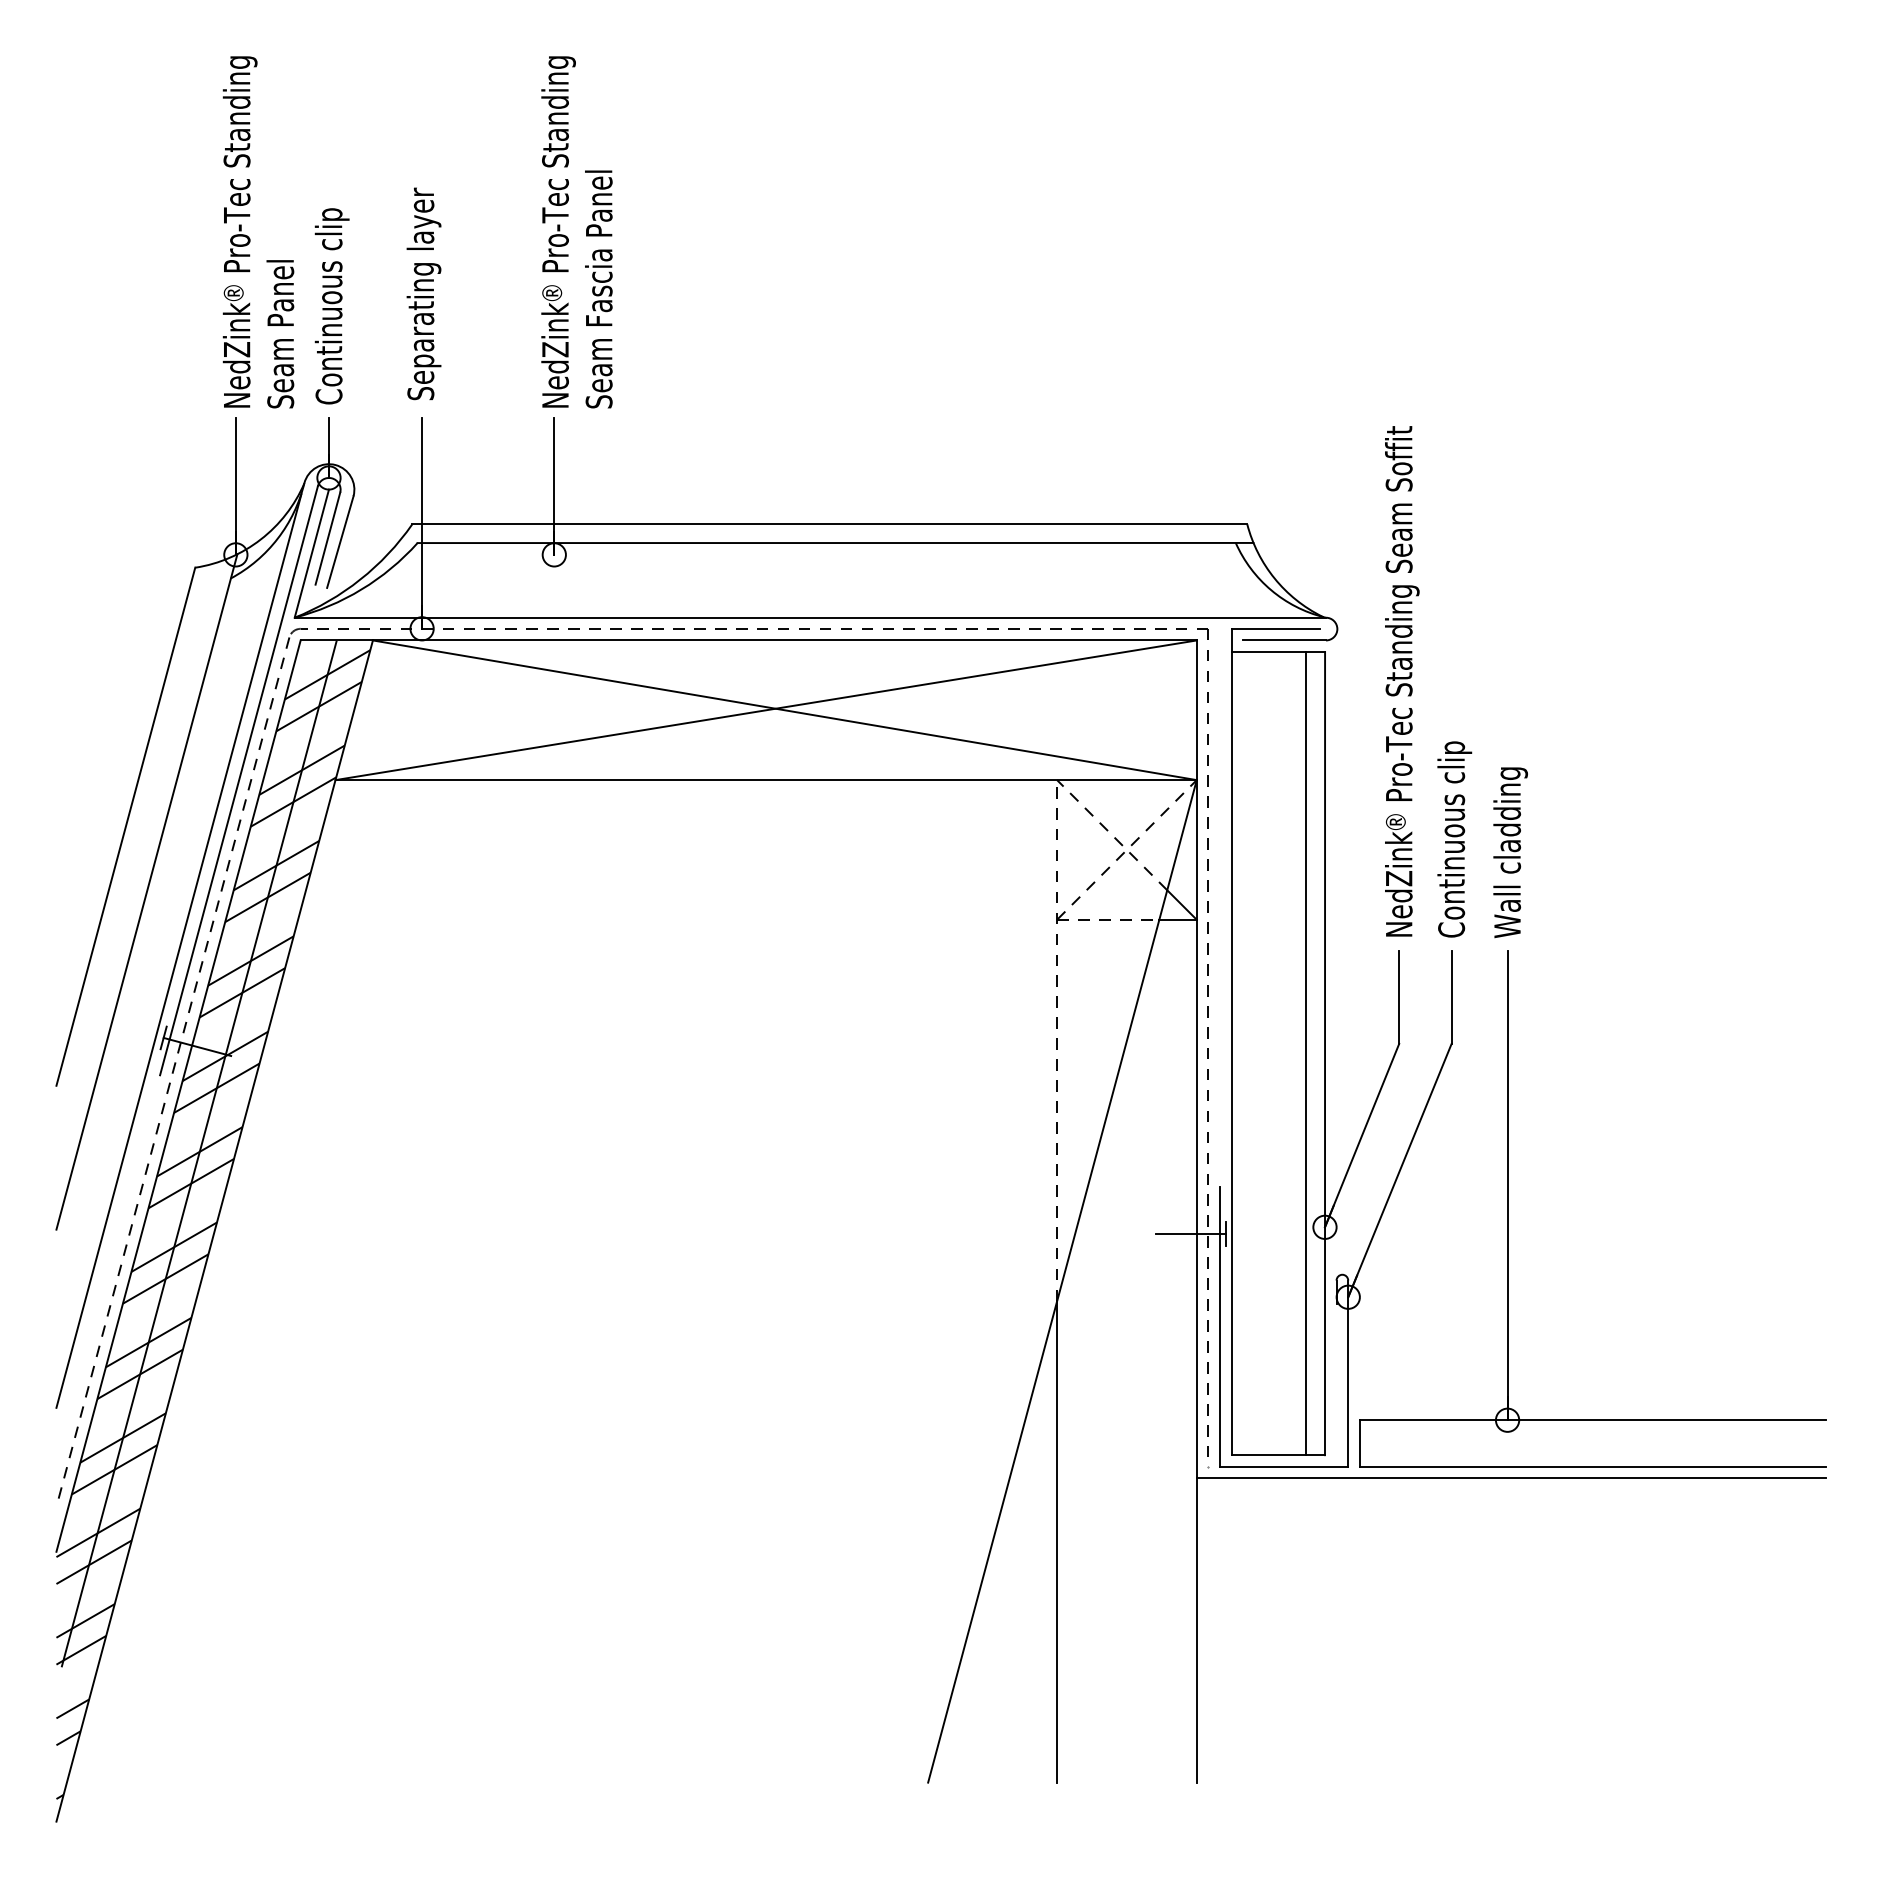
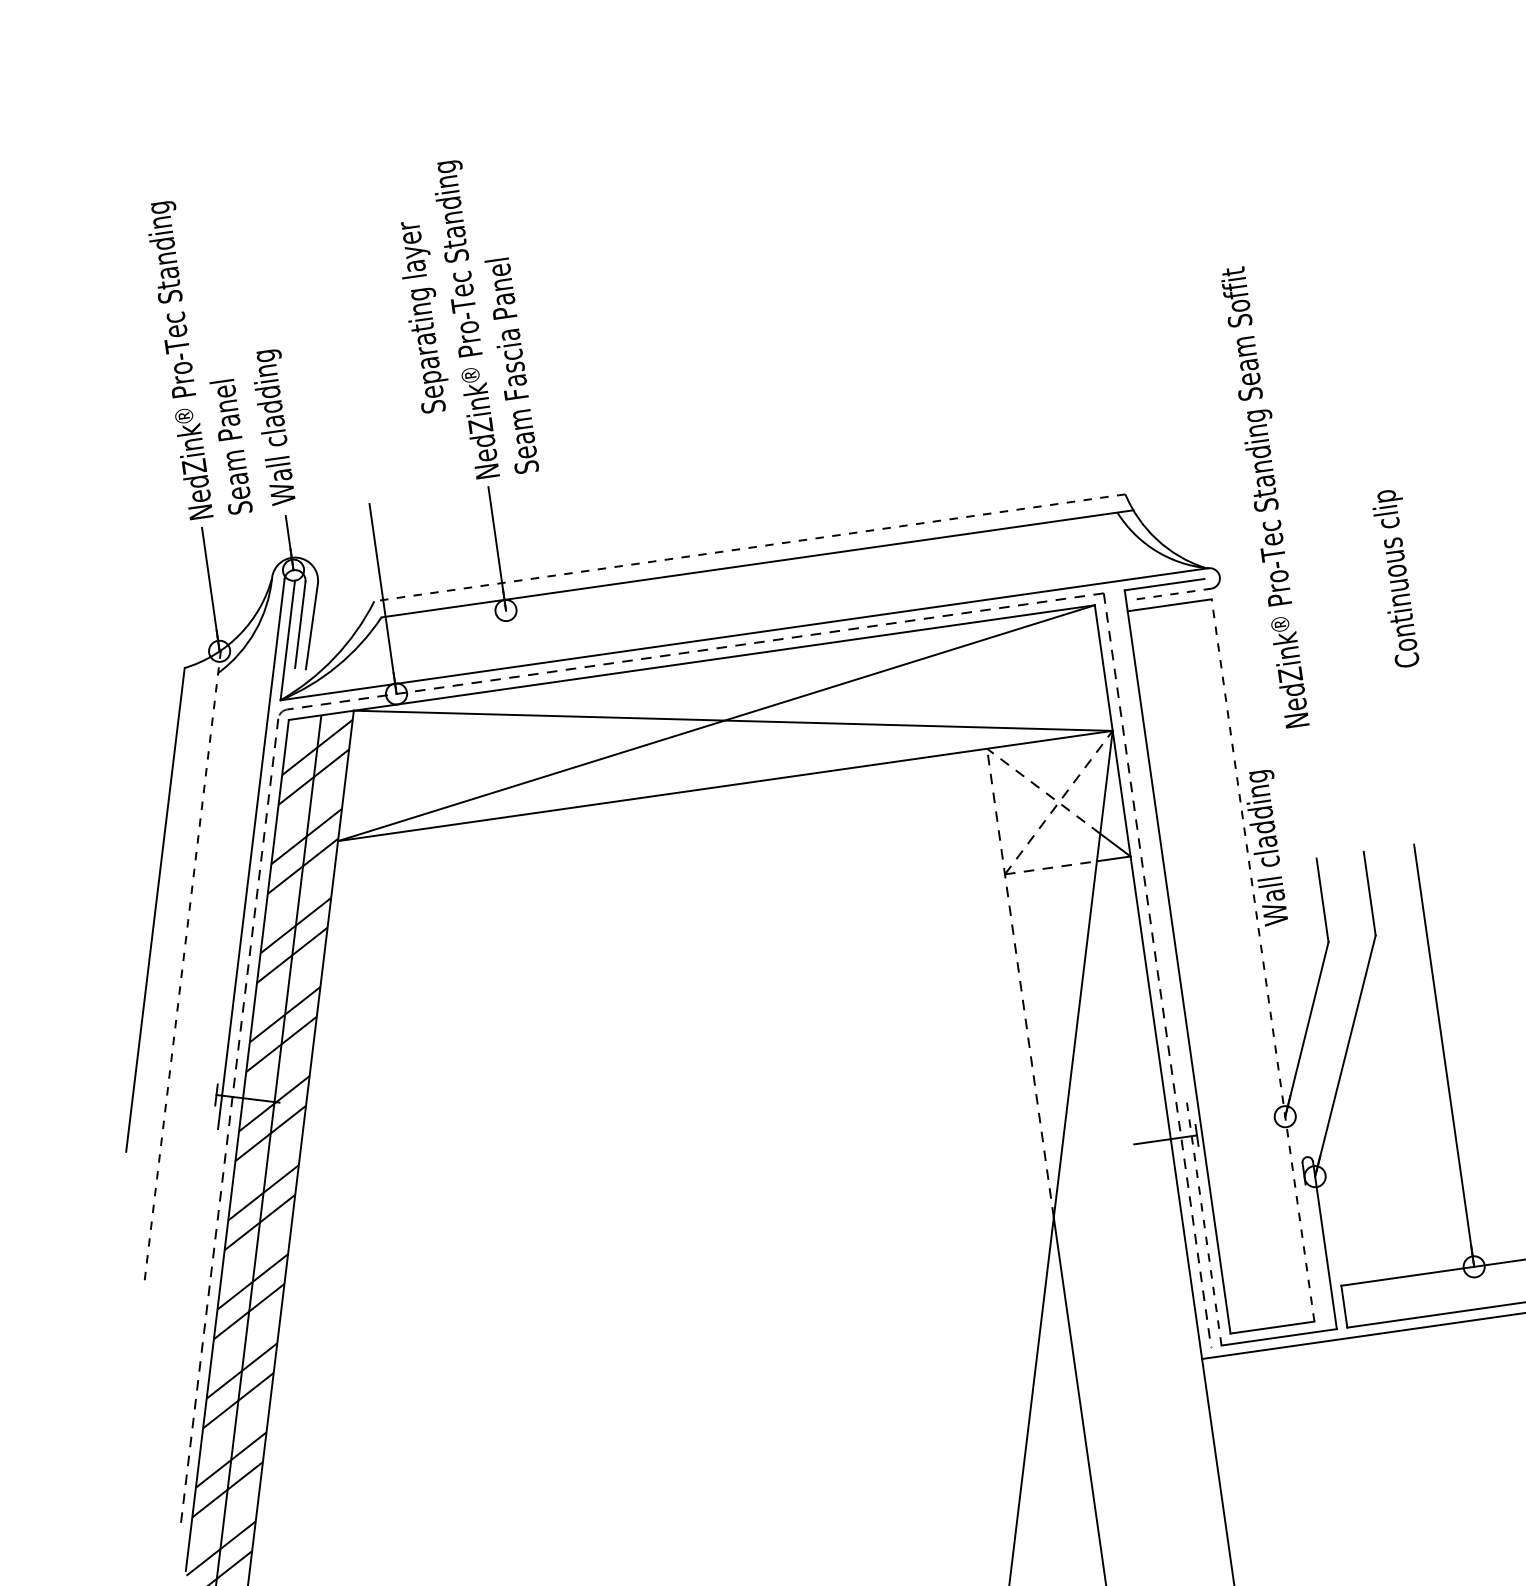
text: (423, 293) -> (423, 316), moved
text: (331, 306) -> (273, 415), Continuous clip -> Wall cladding
line: (829, 524) -> (749, 547), solid -> dashed
line: (1285, 640) -> (1174, 593), solid -> dashed
text: (1402, 681) -> (1268, 497), moved
text: (1454, 839) -> (1398, 578), moved
text: (1510, 852) -> (1268, 847), moved
line: (146, 891) -> (182, 965), solid -> dashed
line: (178, 950) -> (218, 1014), removed
line: (1306, 1053) -> (1246, 962), removed
line: (1325, 1053) -> (1263, 960), solid -> dashed
line: (1220, 1327) -> (1204, 1220), solid -> dashed

